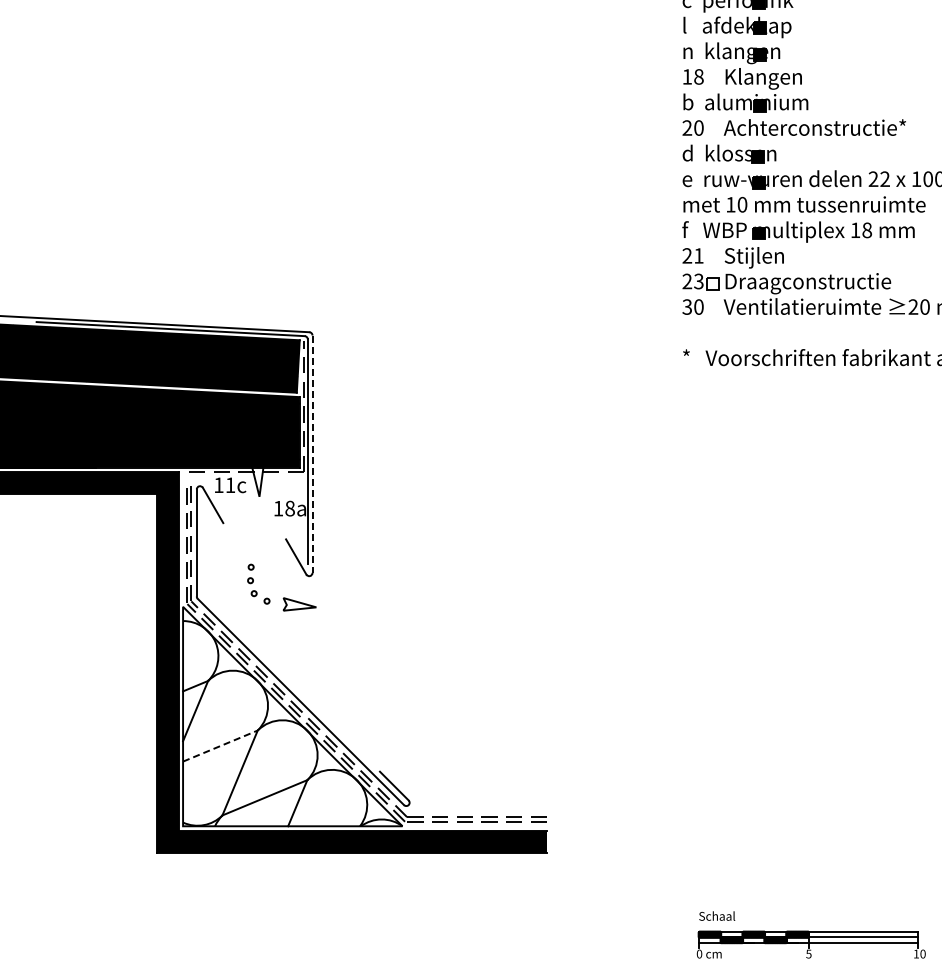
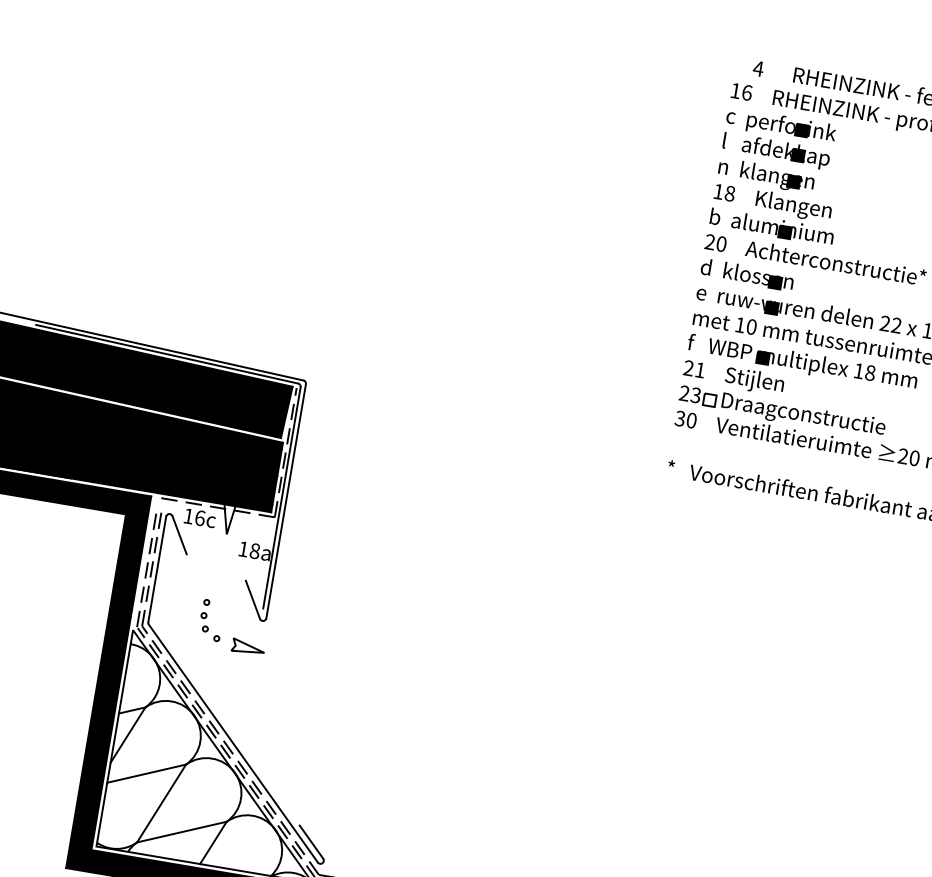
line: (312, 454) -> (286, 501), dashed -> solid
text: (230, 485) -> (200, 518), 11c -> 16c
line: (220, 745) -> (146, 773), dashed -> solid

